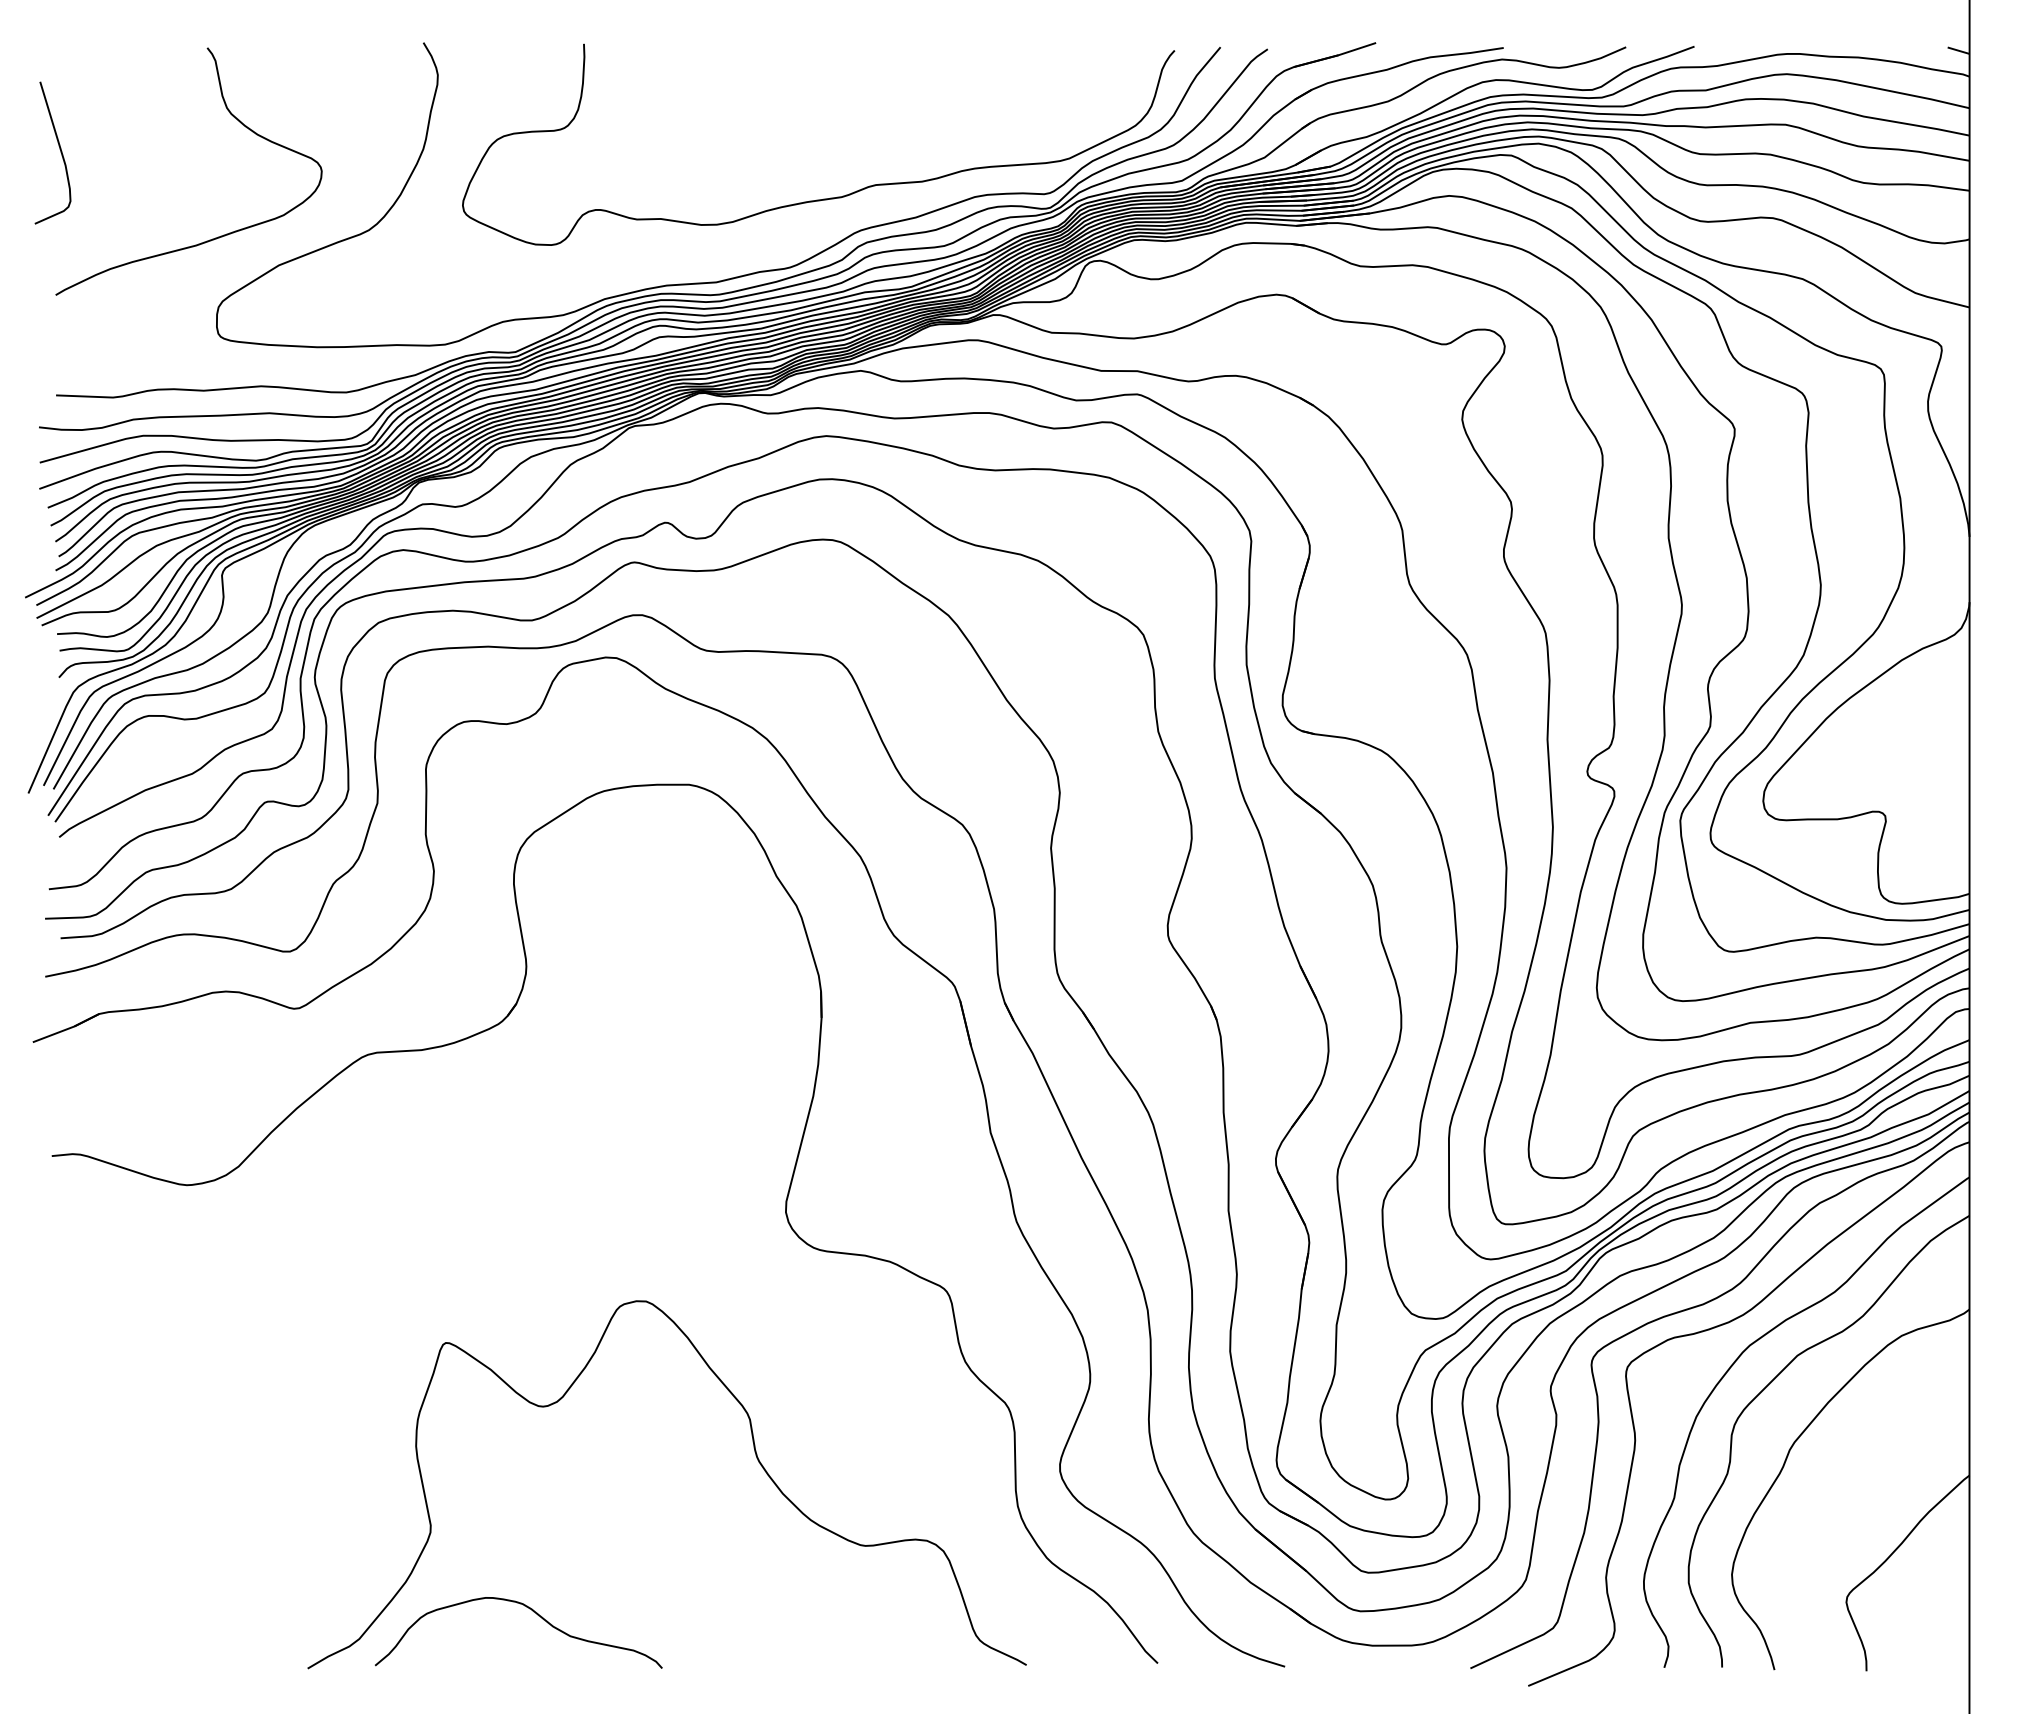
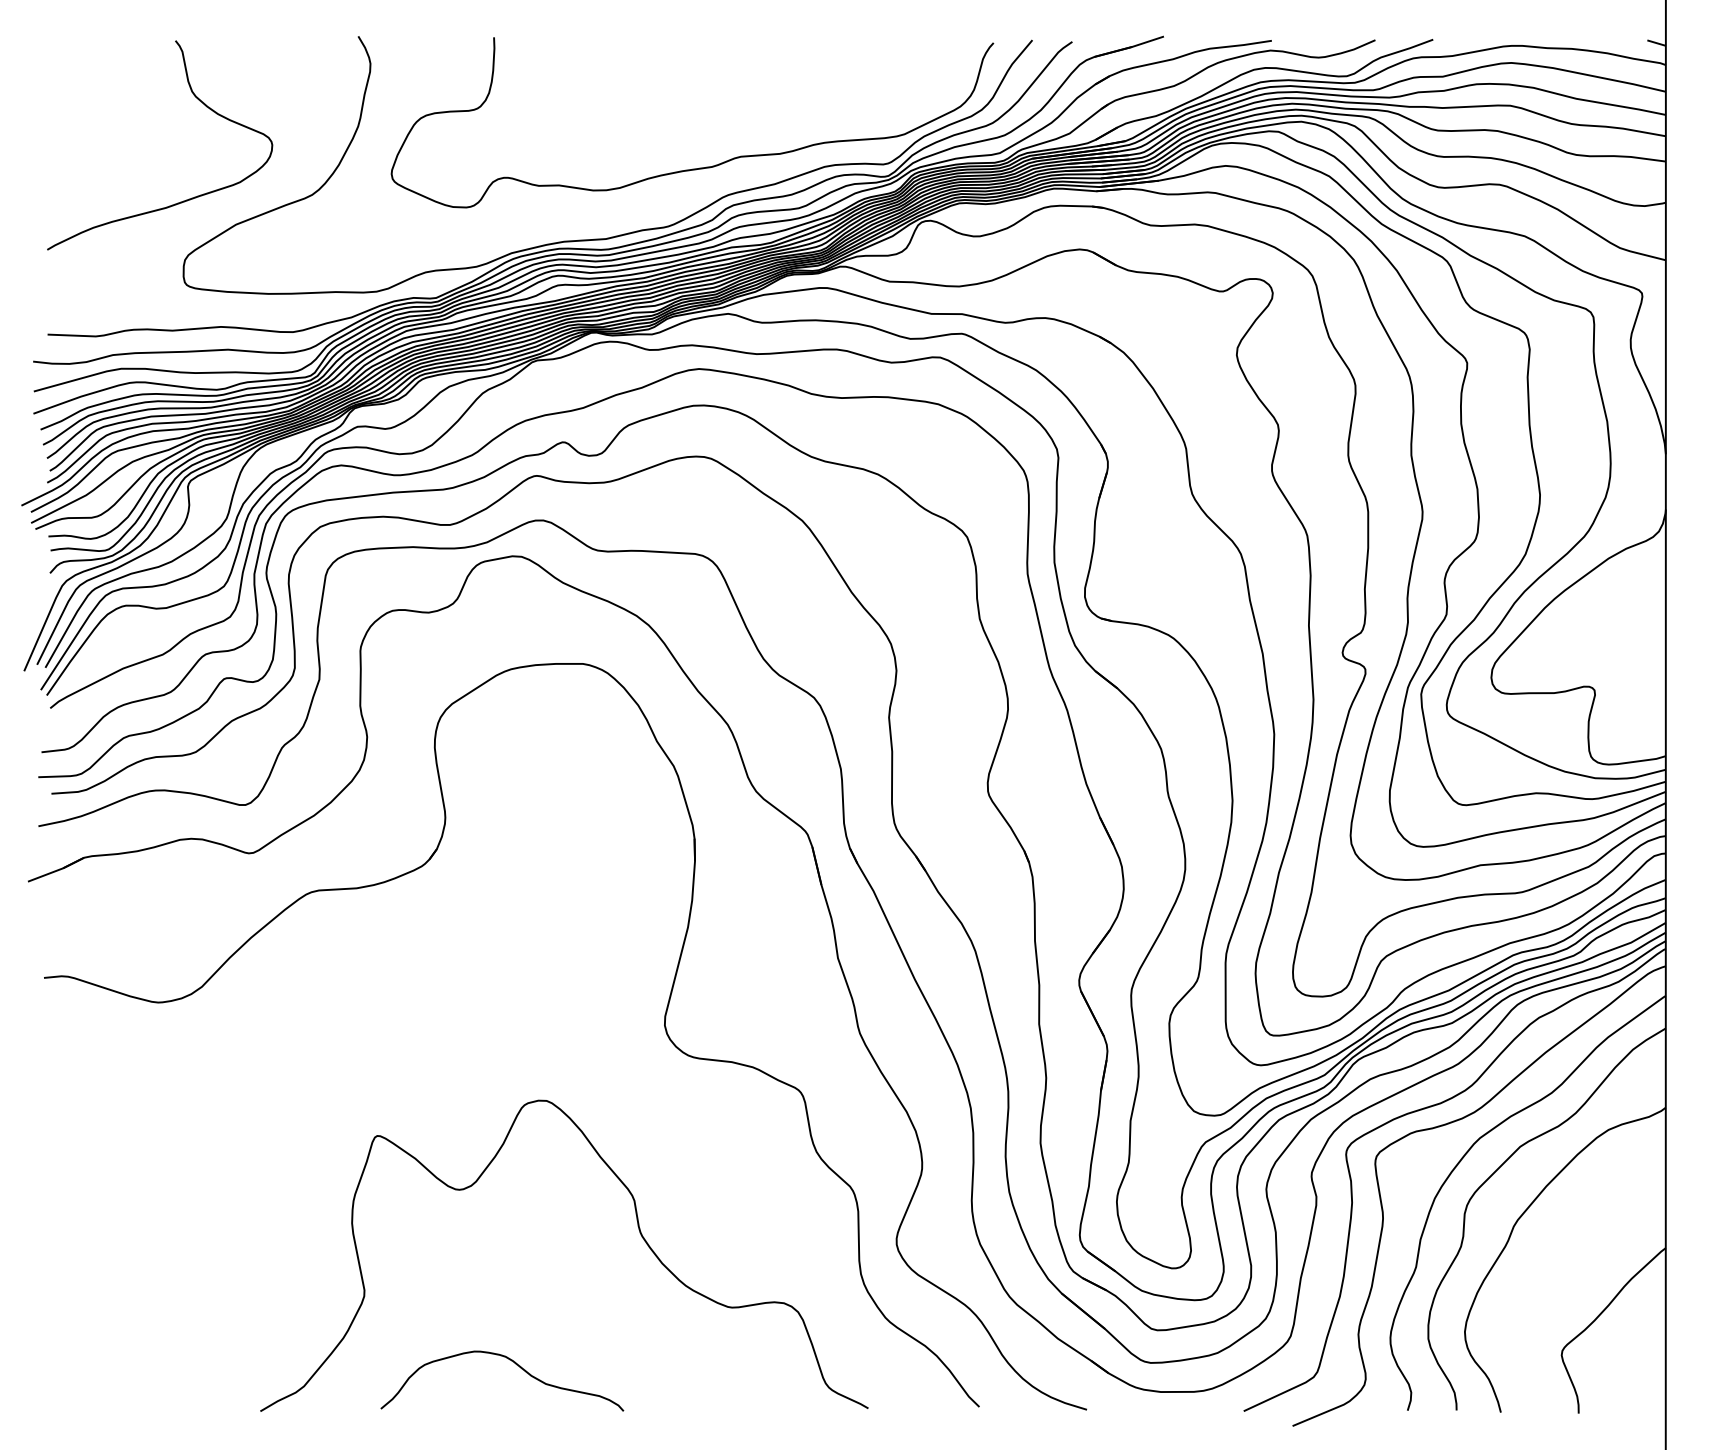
curve: (59, 149) -> (50, 126), removed
curve: (533, 1612) -> (514, 1363), moved

